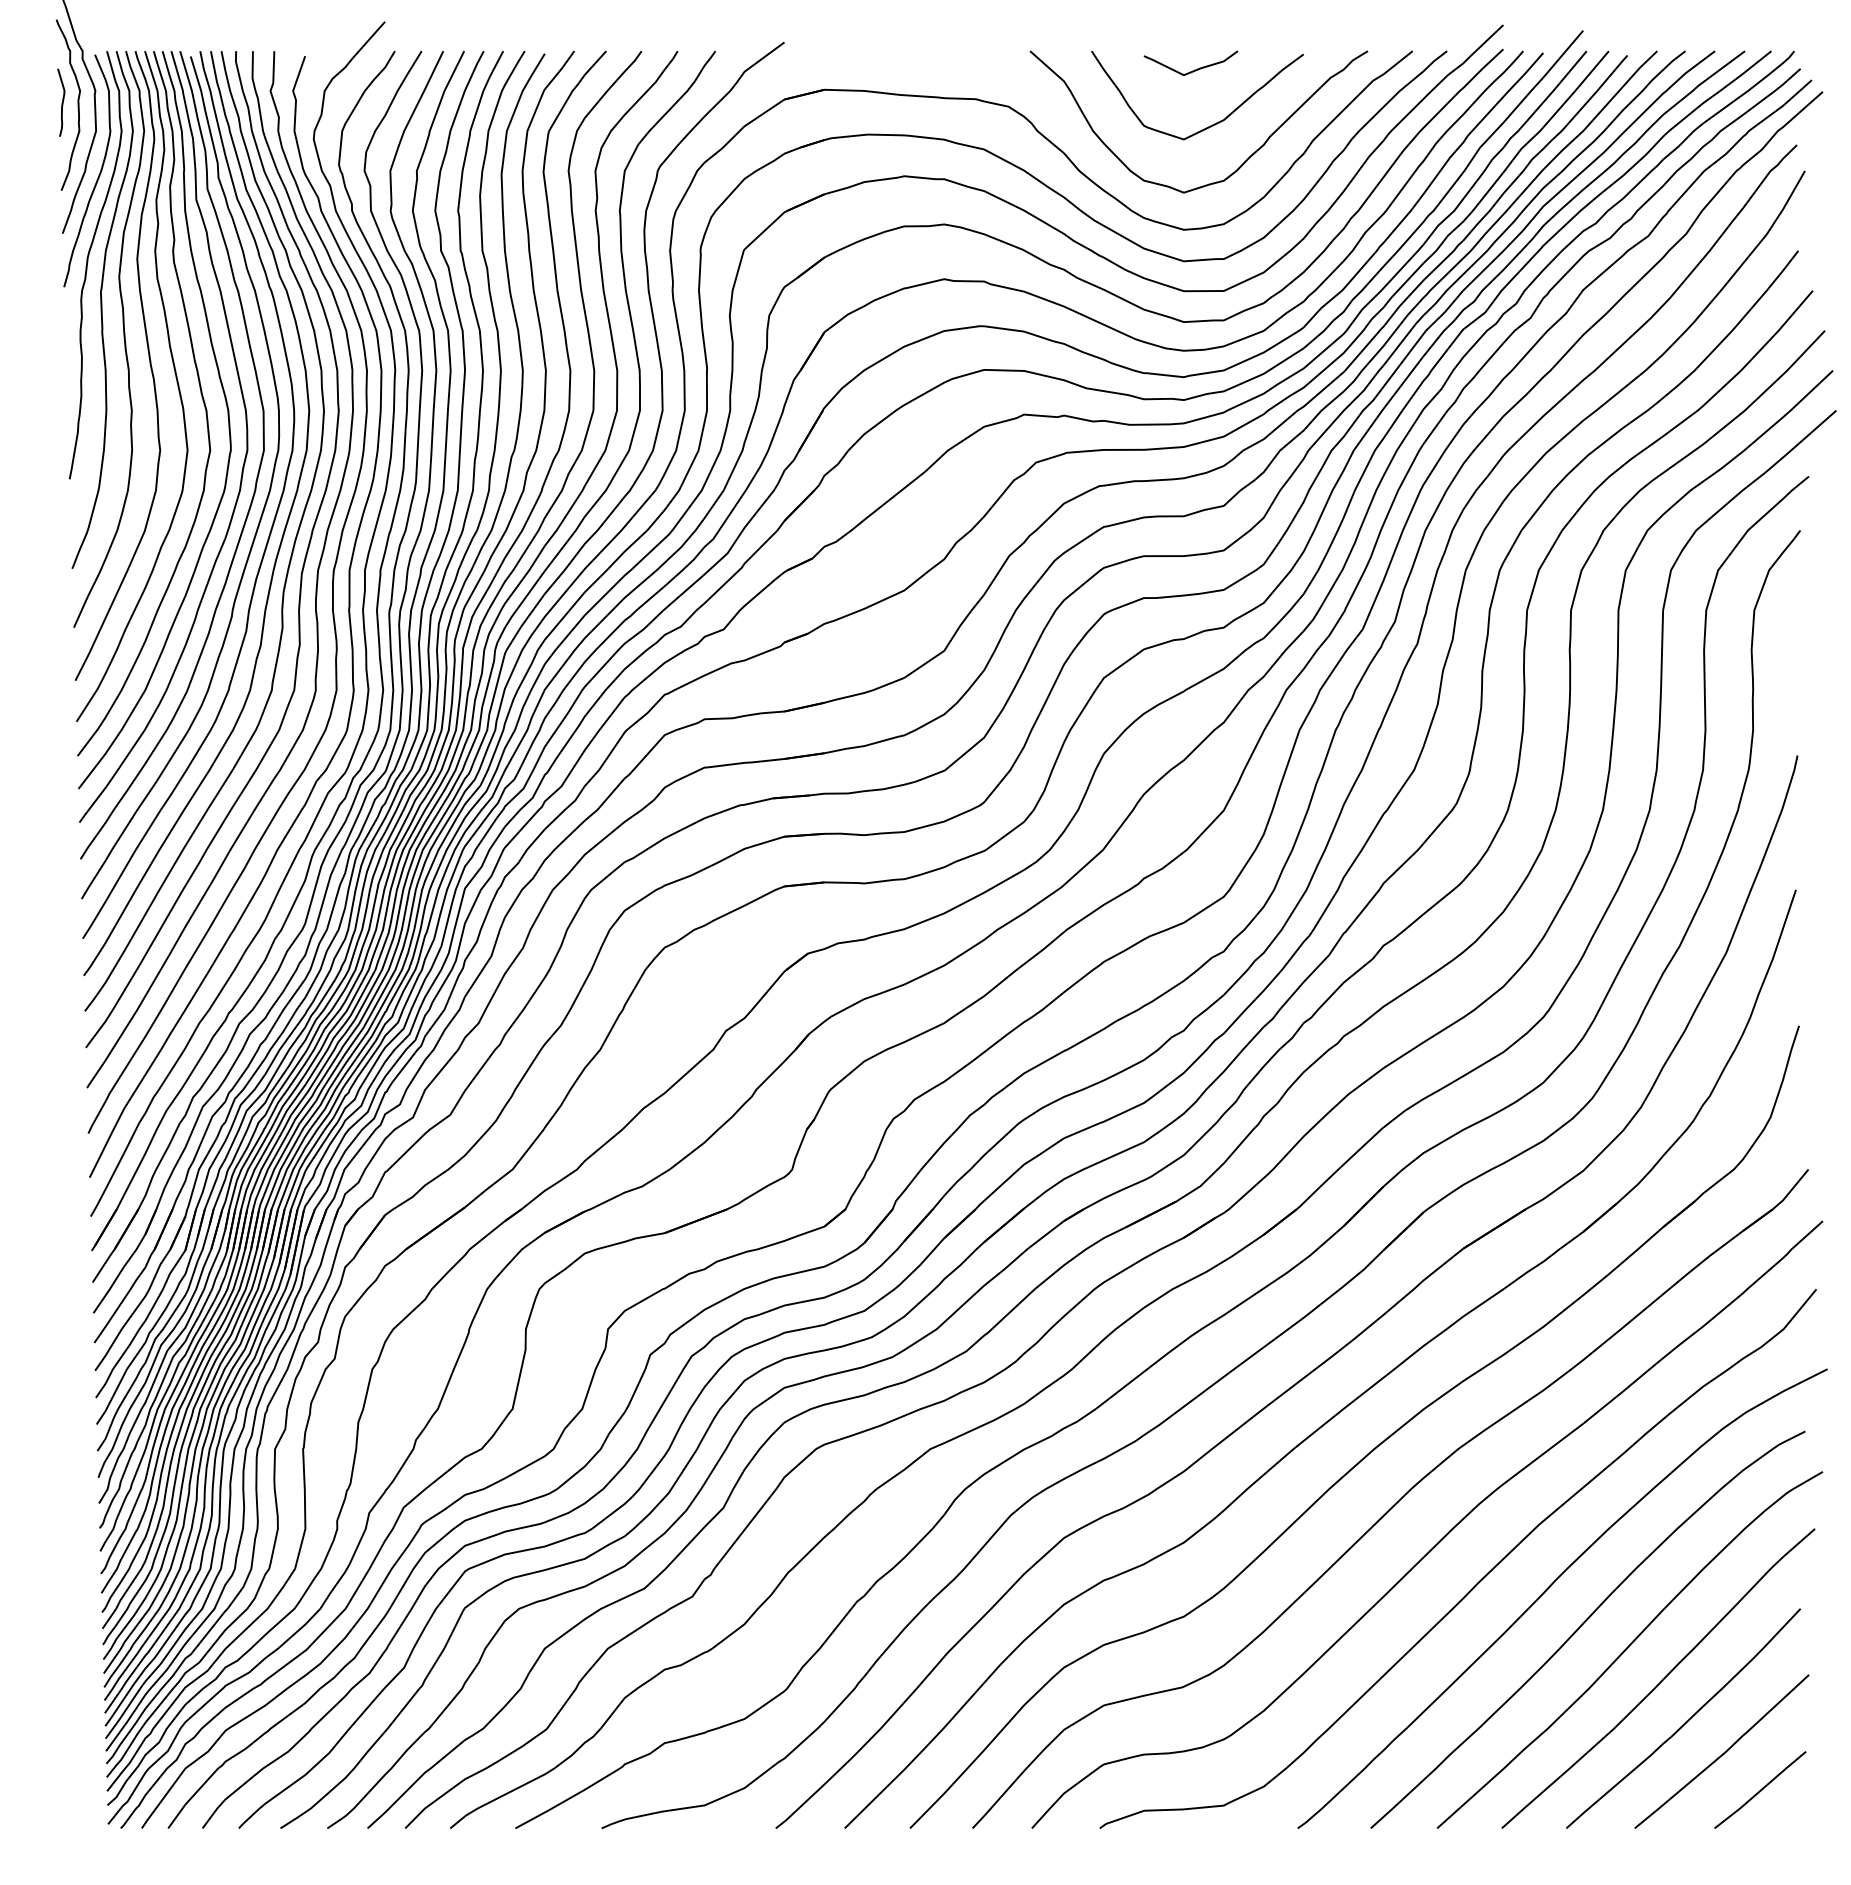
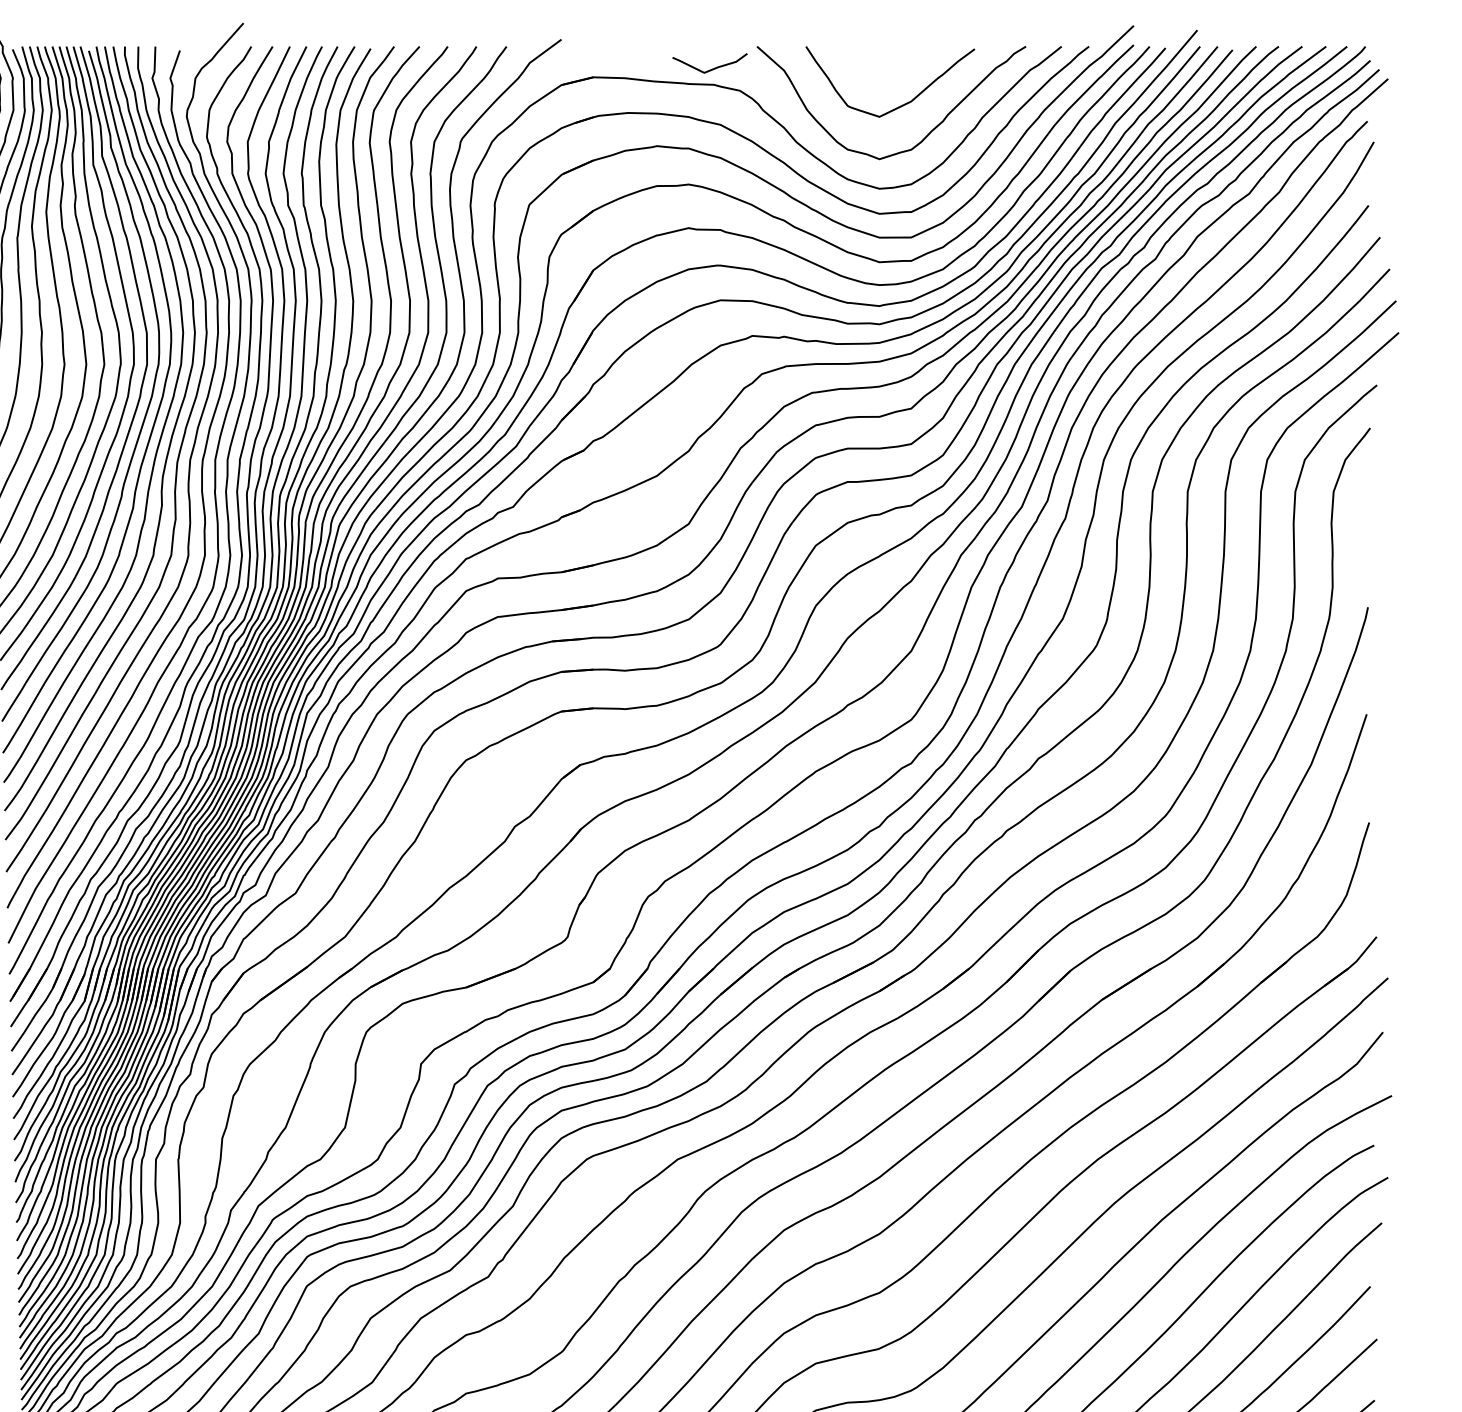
curve: (1194, 69) -> (712, 68), moved

